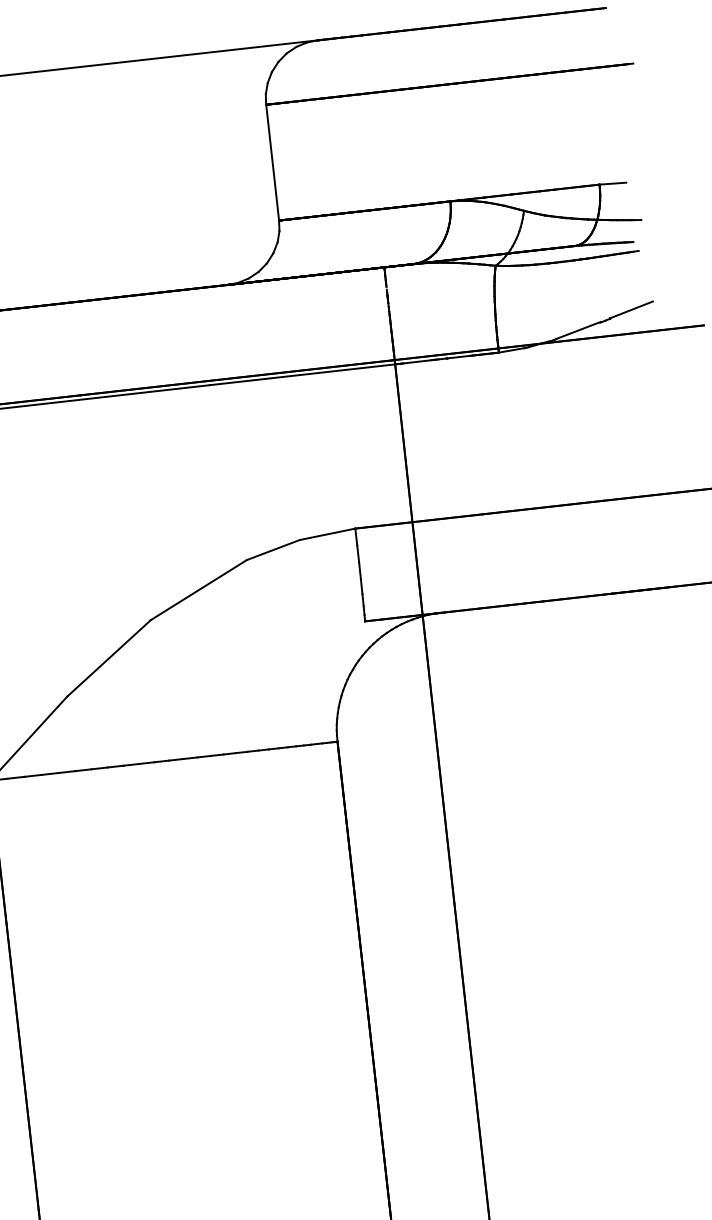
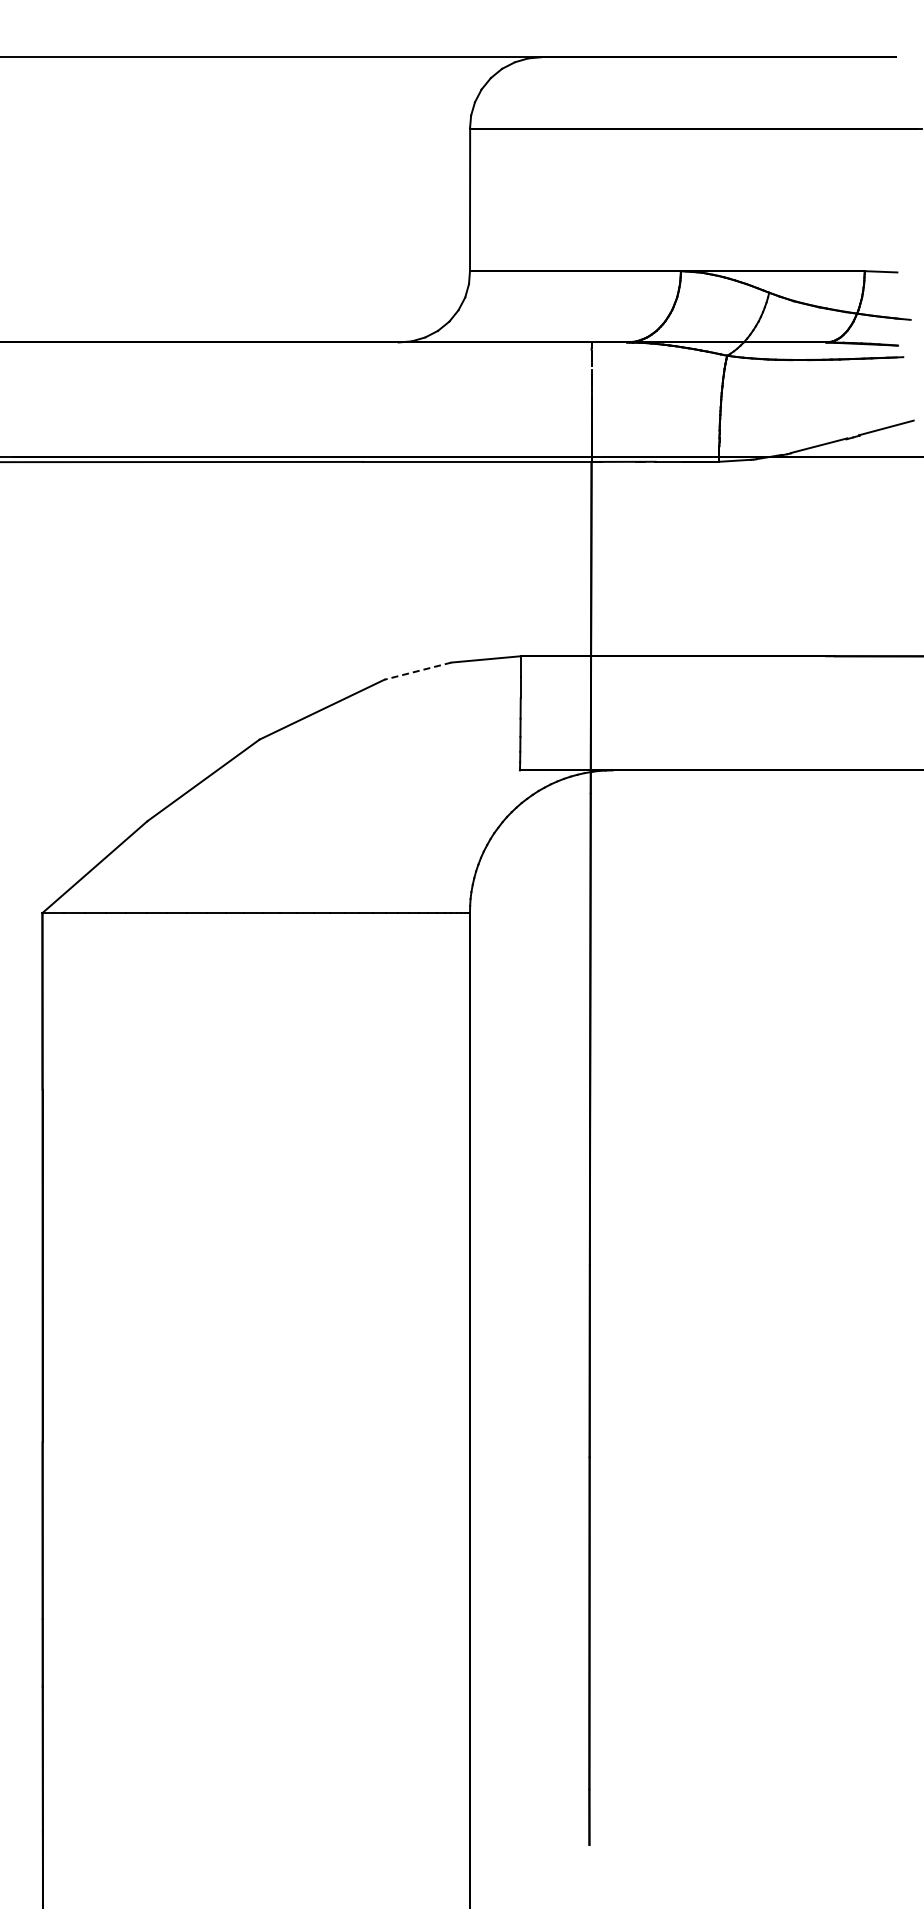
line: (273, 550) -> (418, 671), solid -> dashed

